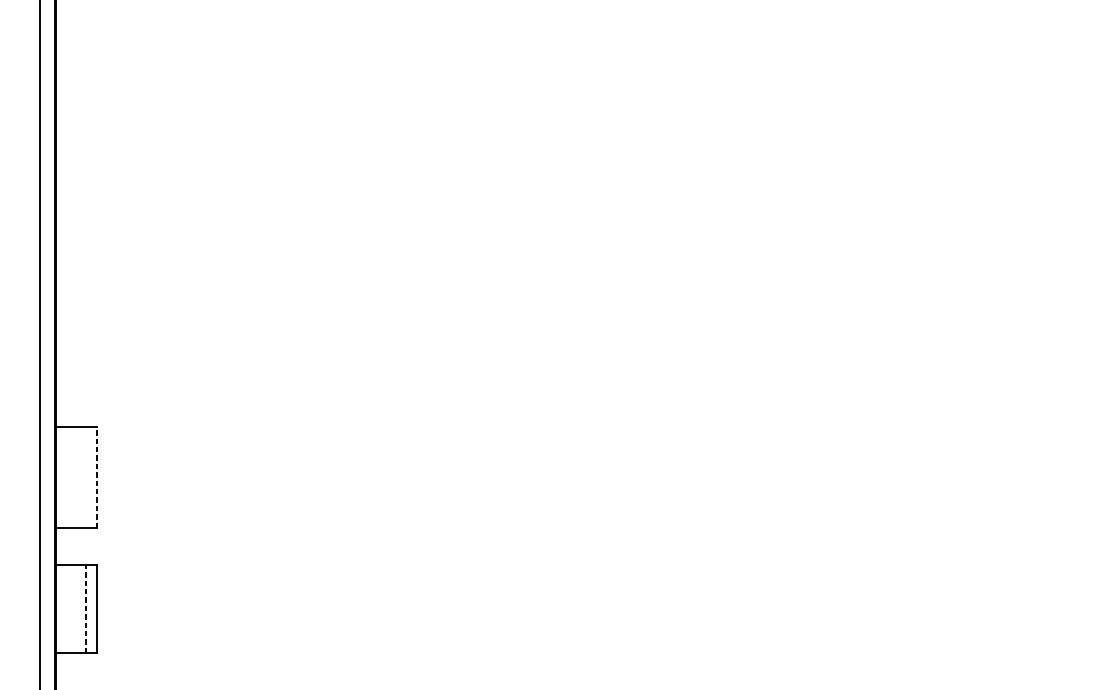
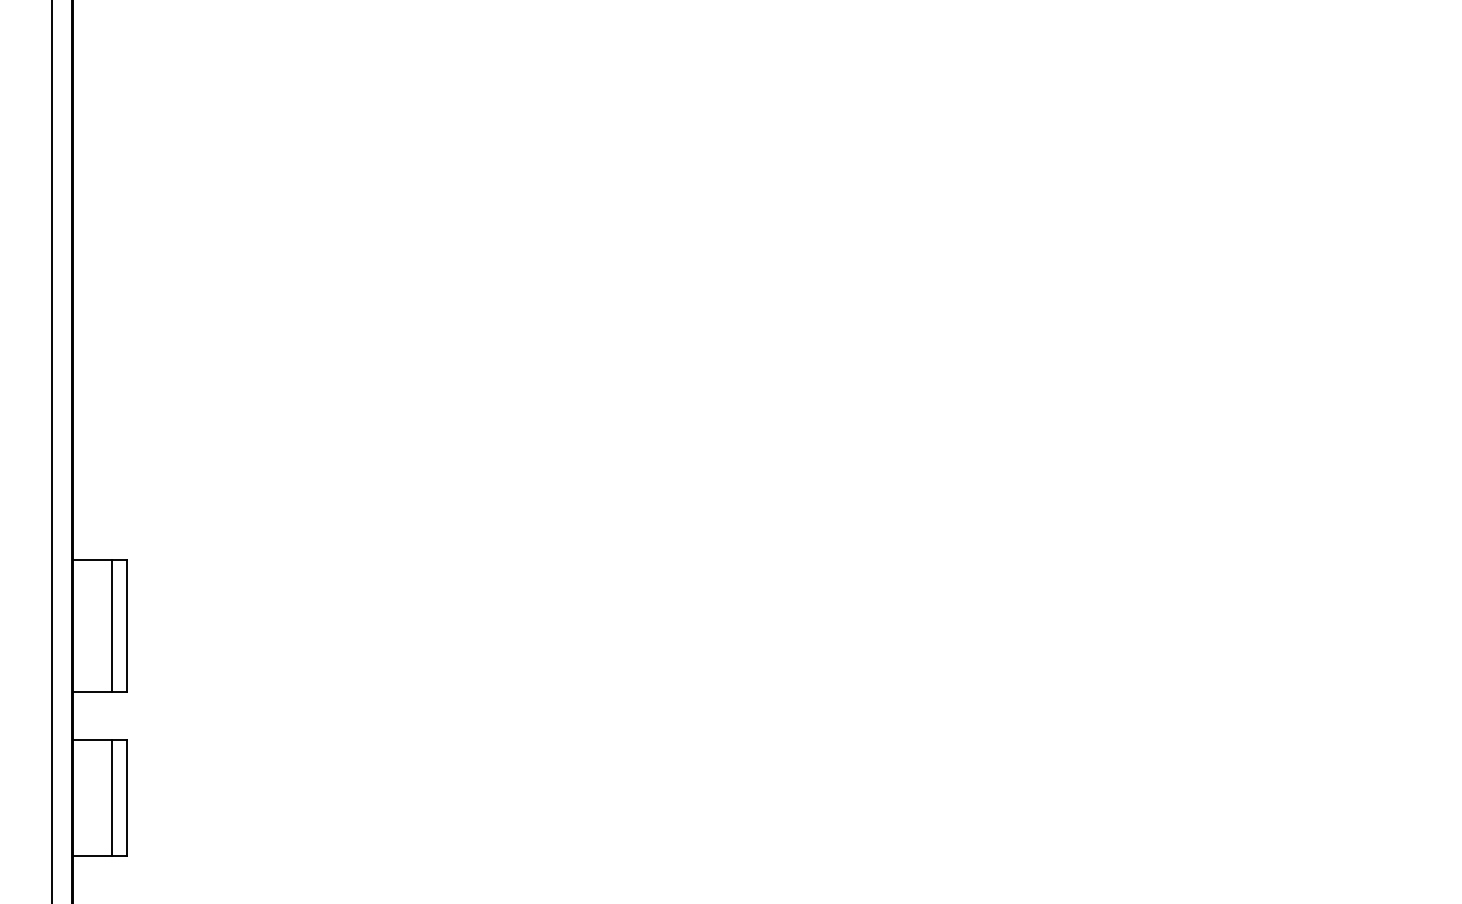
line: (85, 477) -> (111, 625), added
line: (97, 477) -> (127, 625), dashed -> solid
line: (85, 608) -> (111, 797), dashed -> solid

